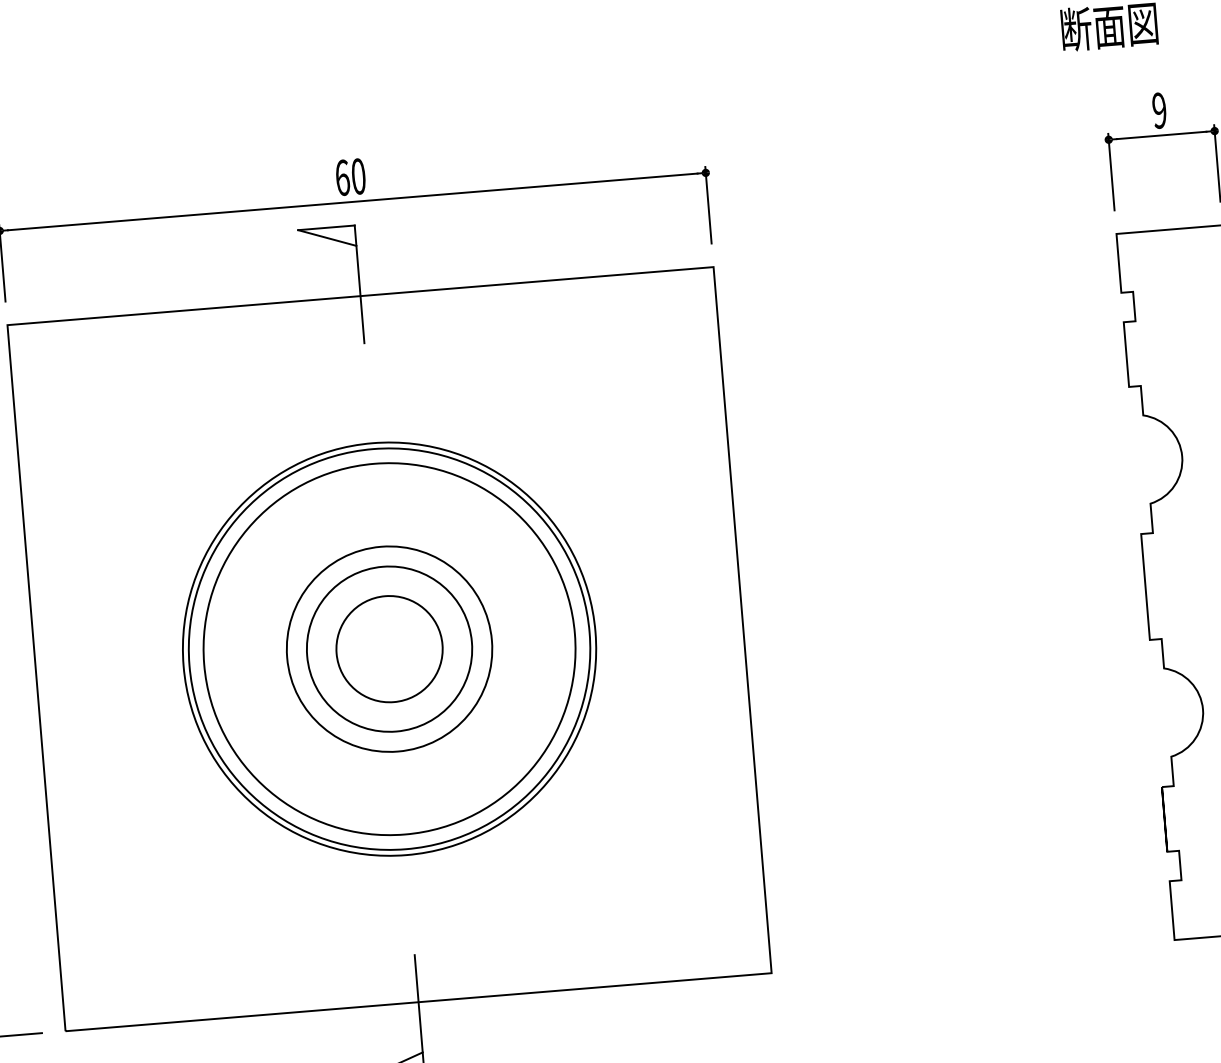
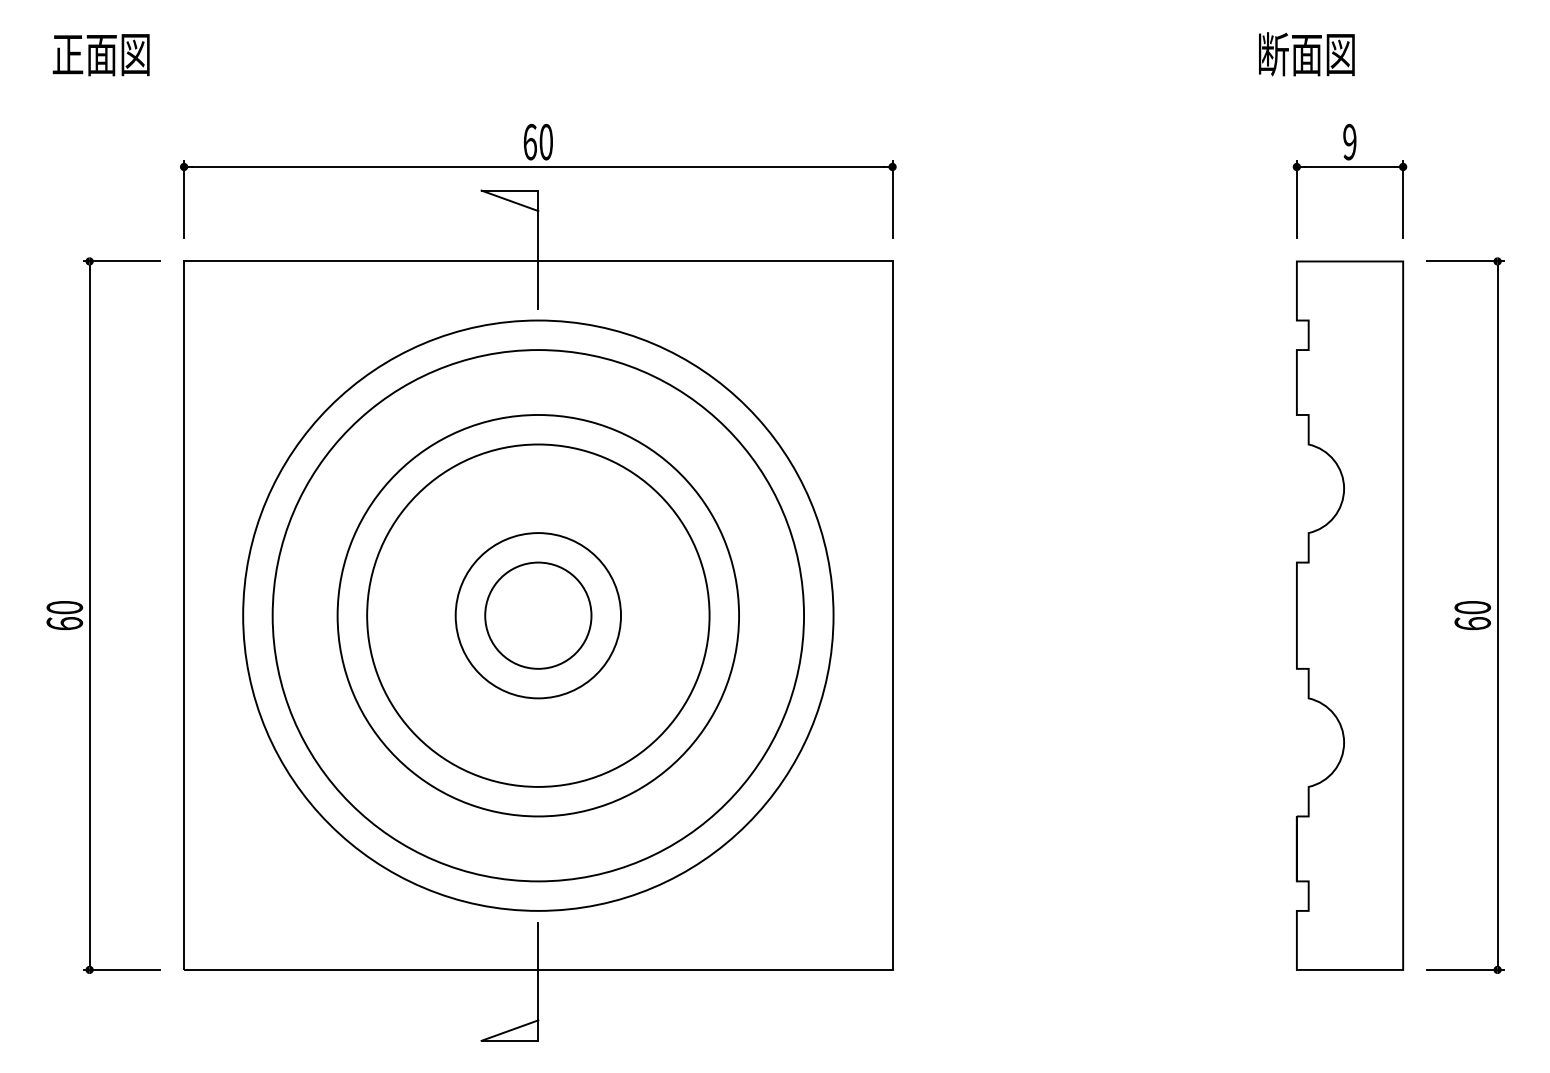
circle: (389, 648) -> (538, 615), size x1.43
circle: (389, 648) -> (538, 615), size x1.43
circle: (389, 648) -> (538, 615), size x1.67

